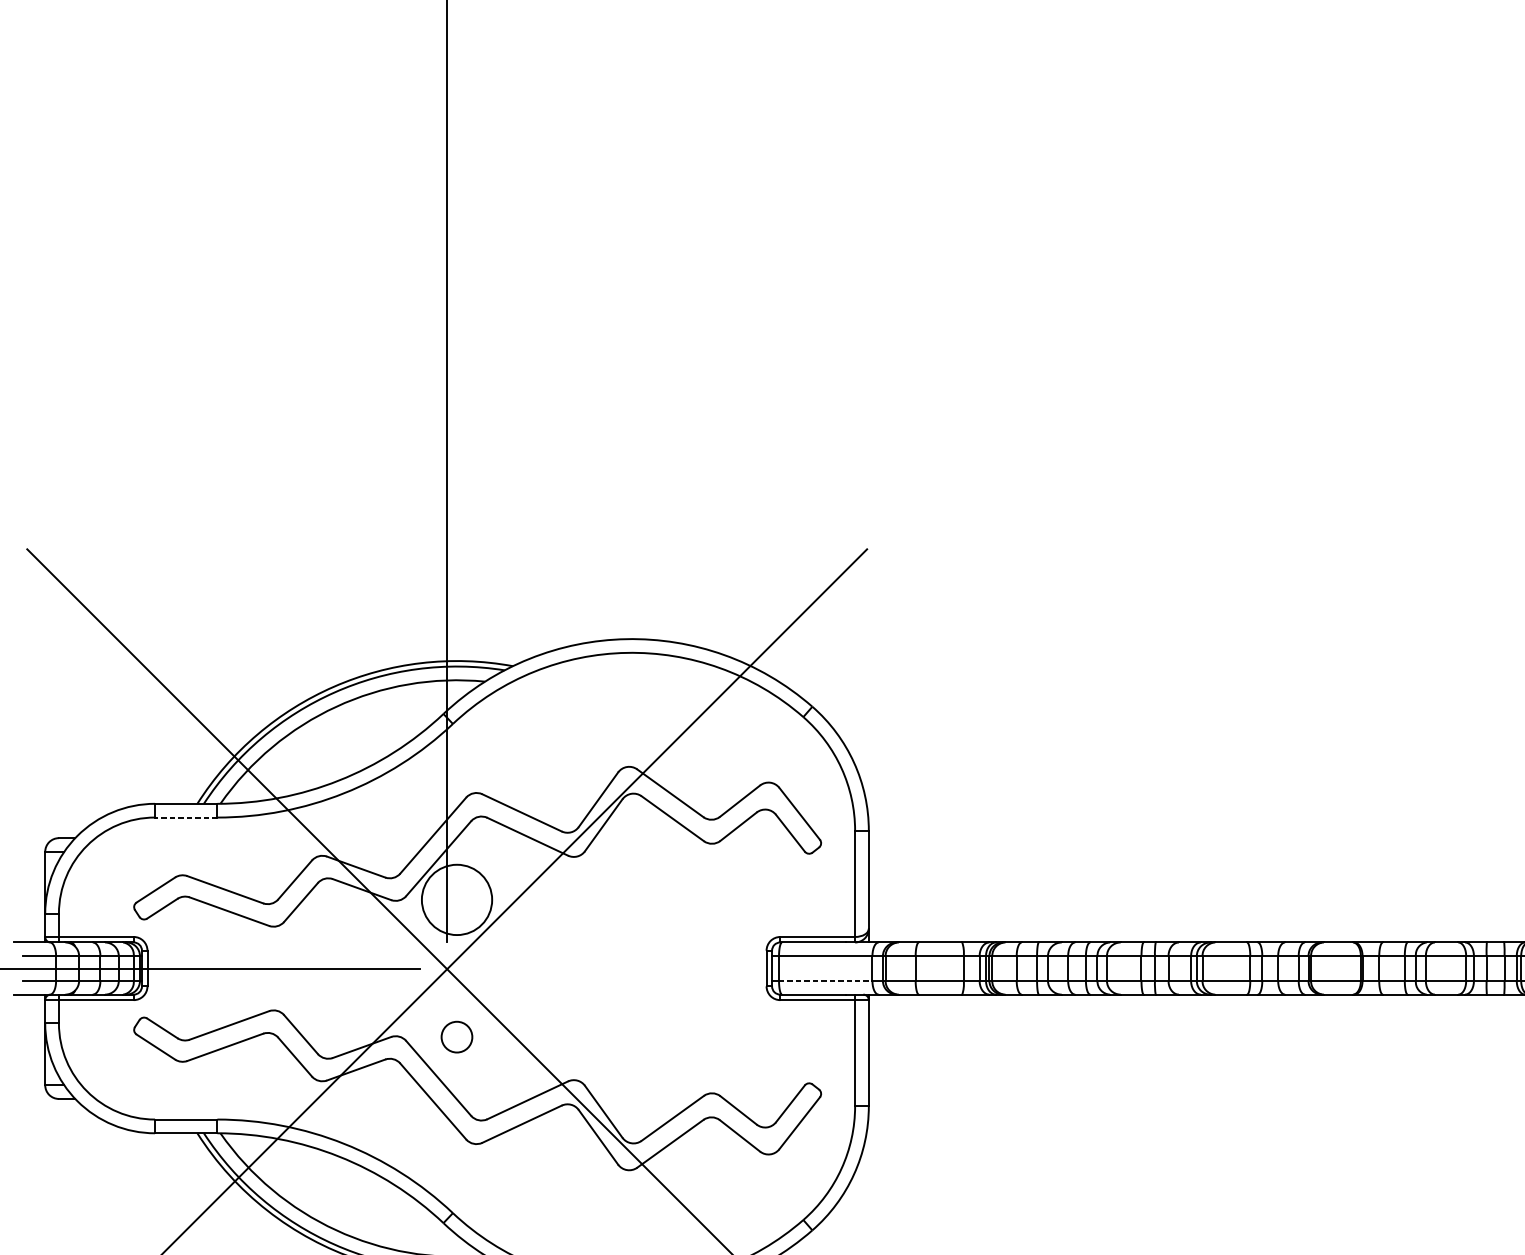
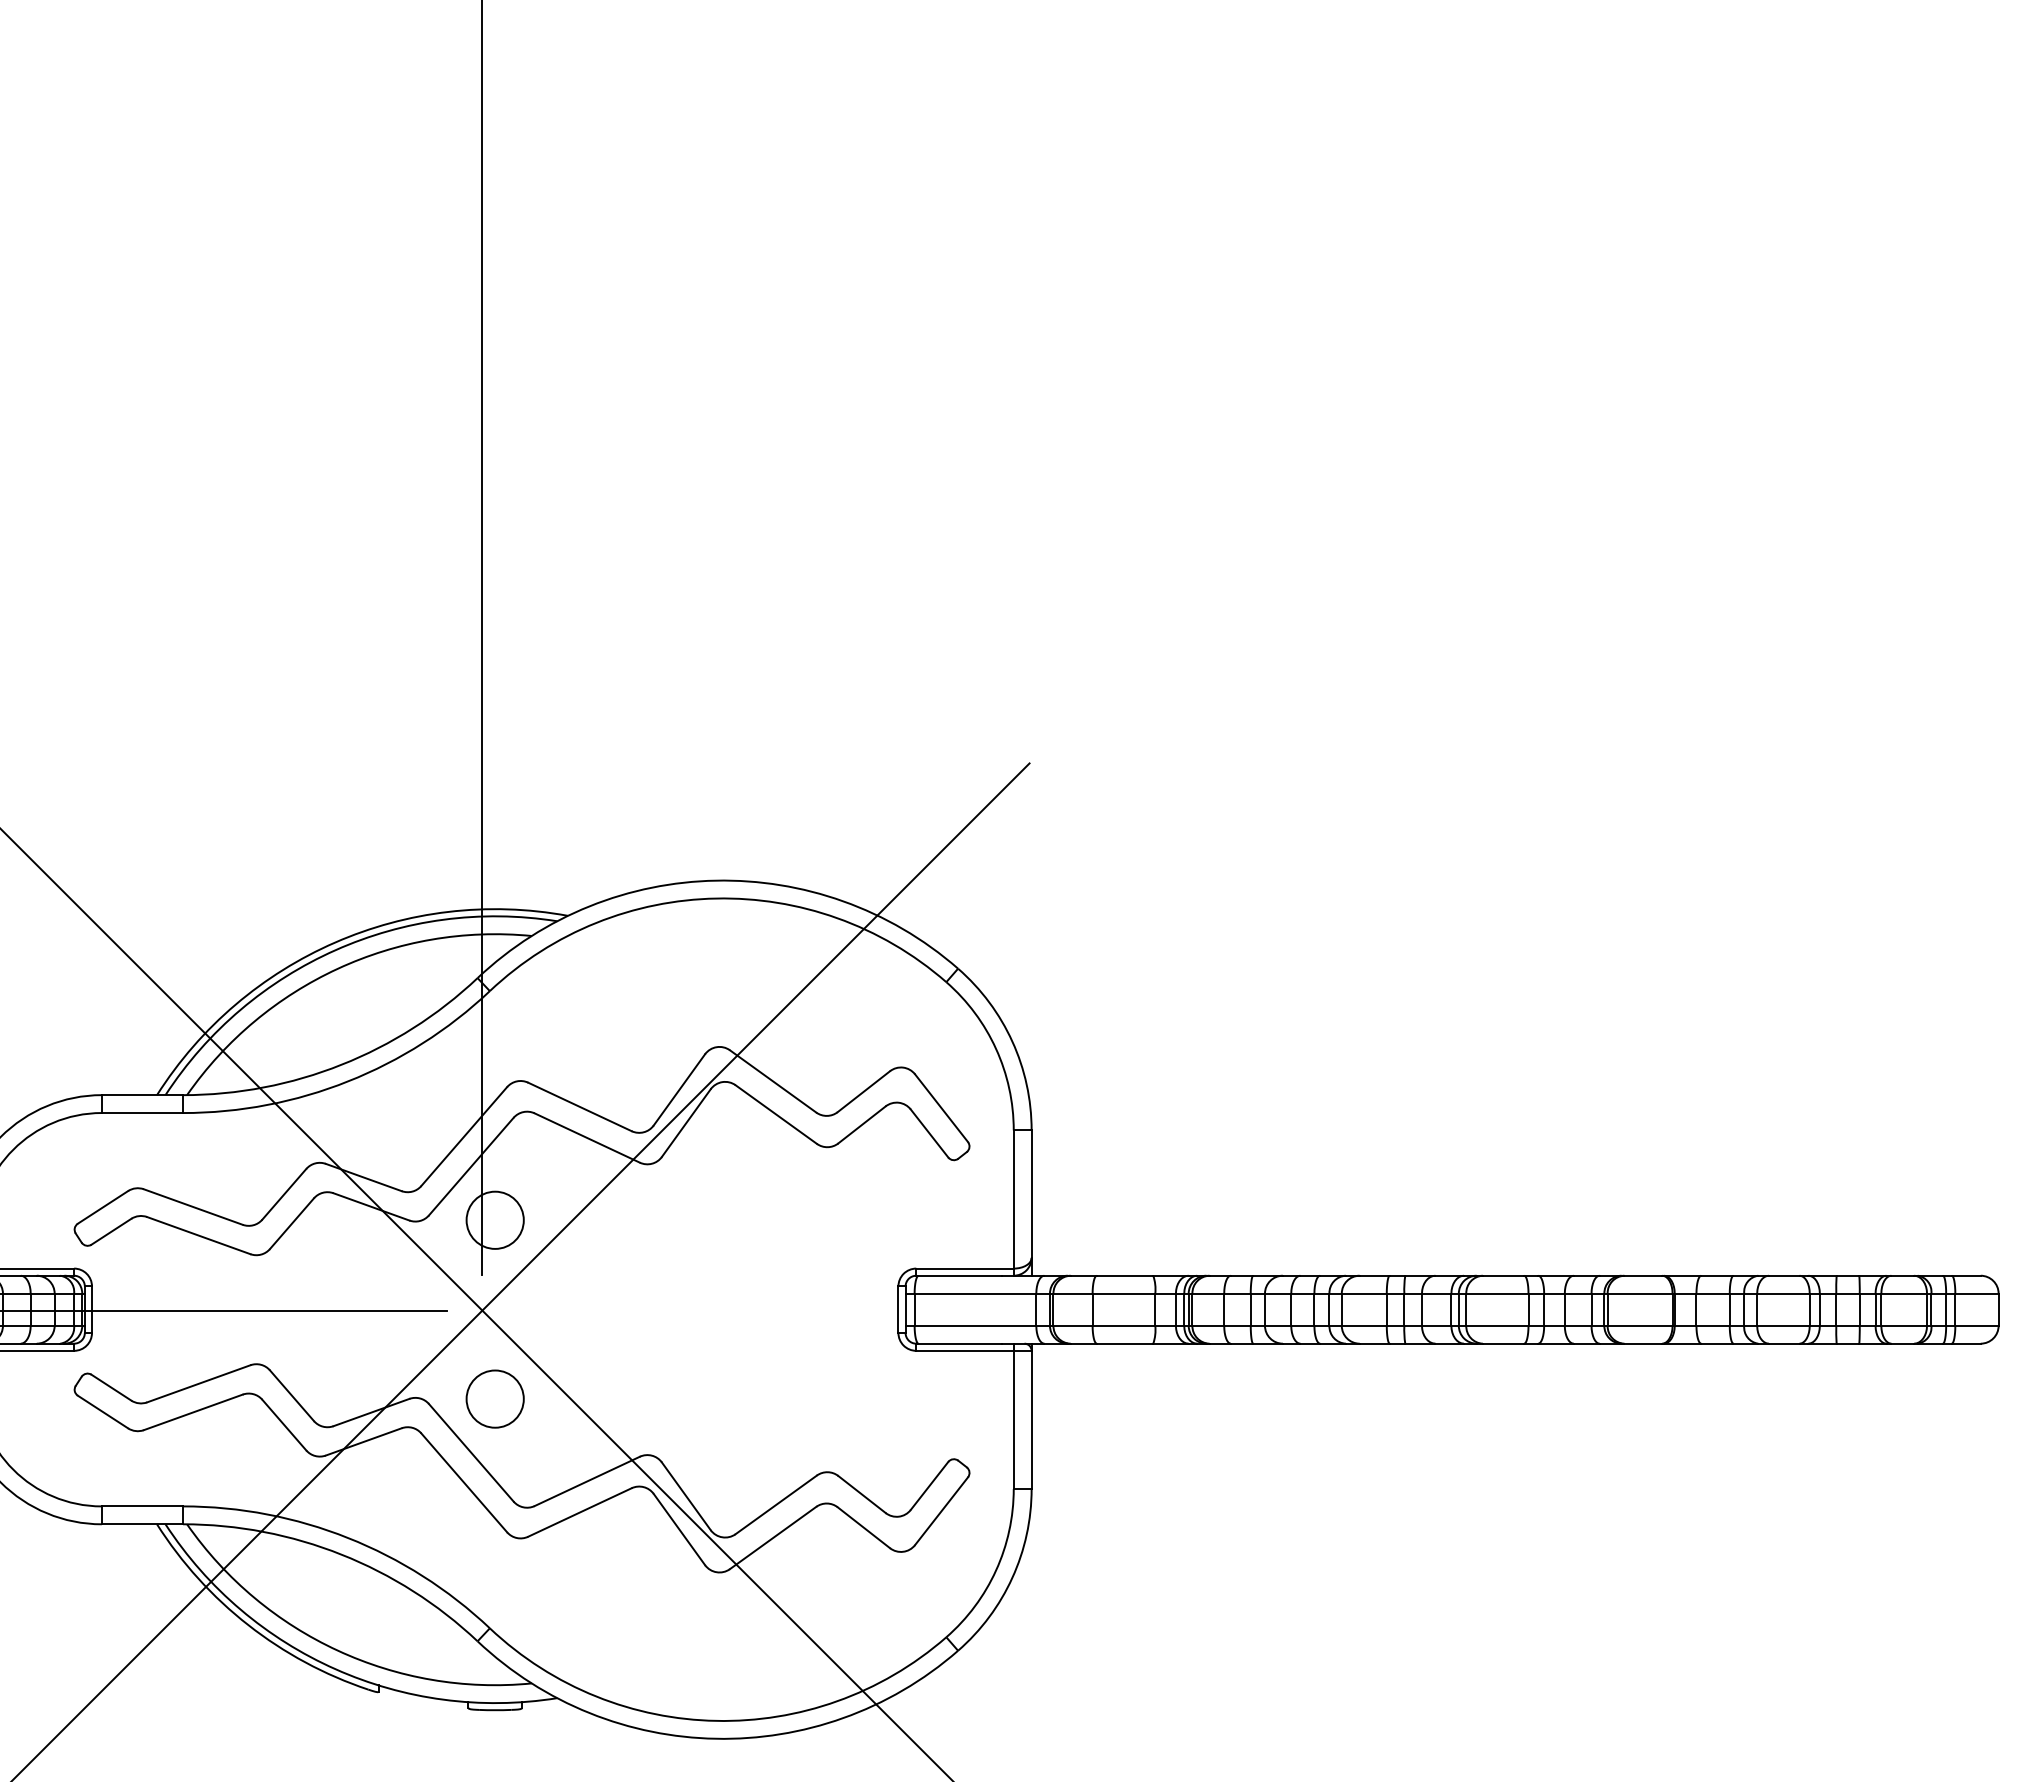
line: (186, 817) -> (142, 1113), dashed -> solid
circle: (456, 899) -> (494, 1219), size x0.62
line: (825, 980) -> (975, 1325), dashed -> solid
circle: (456, 1036) -> (494, 1398), size x1.43

